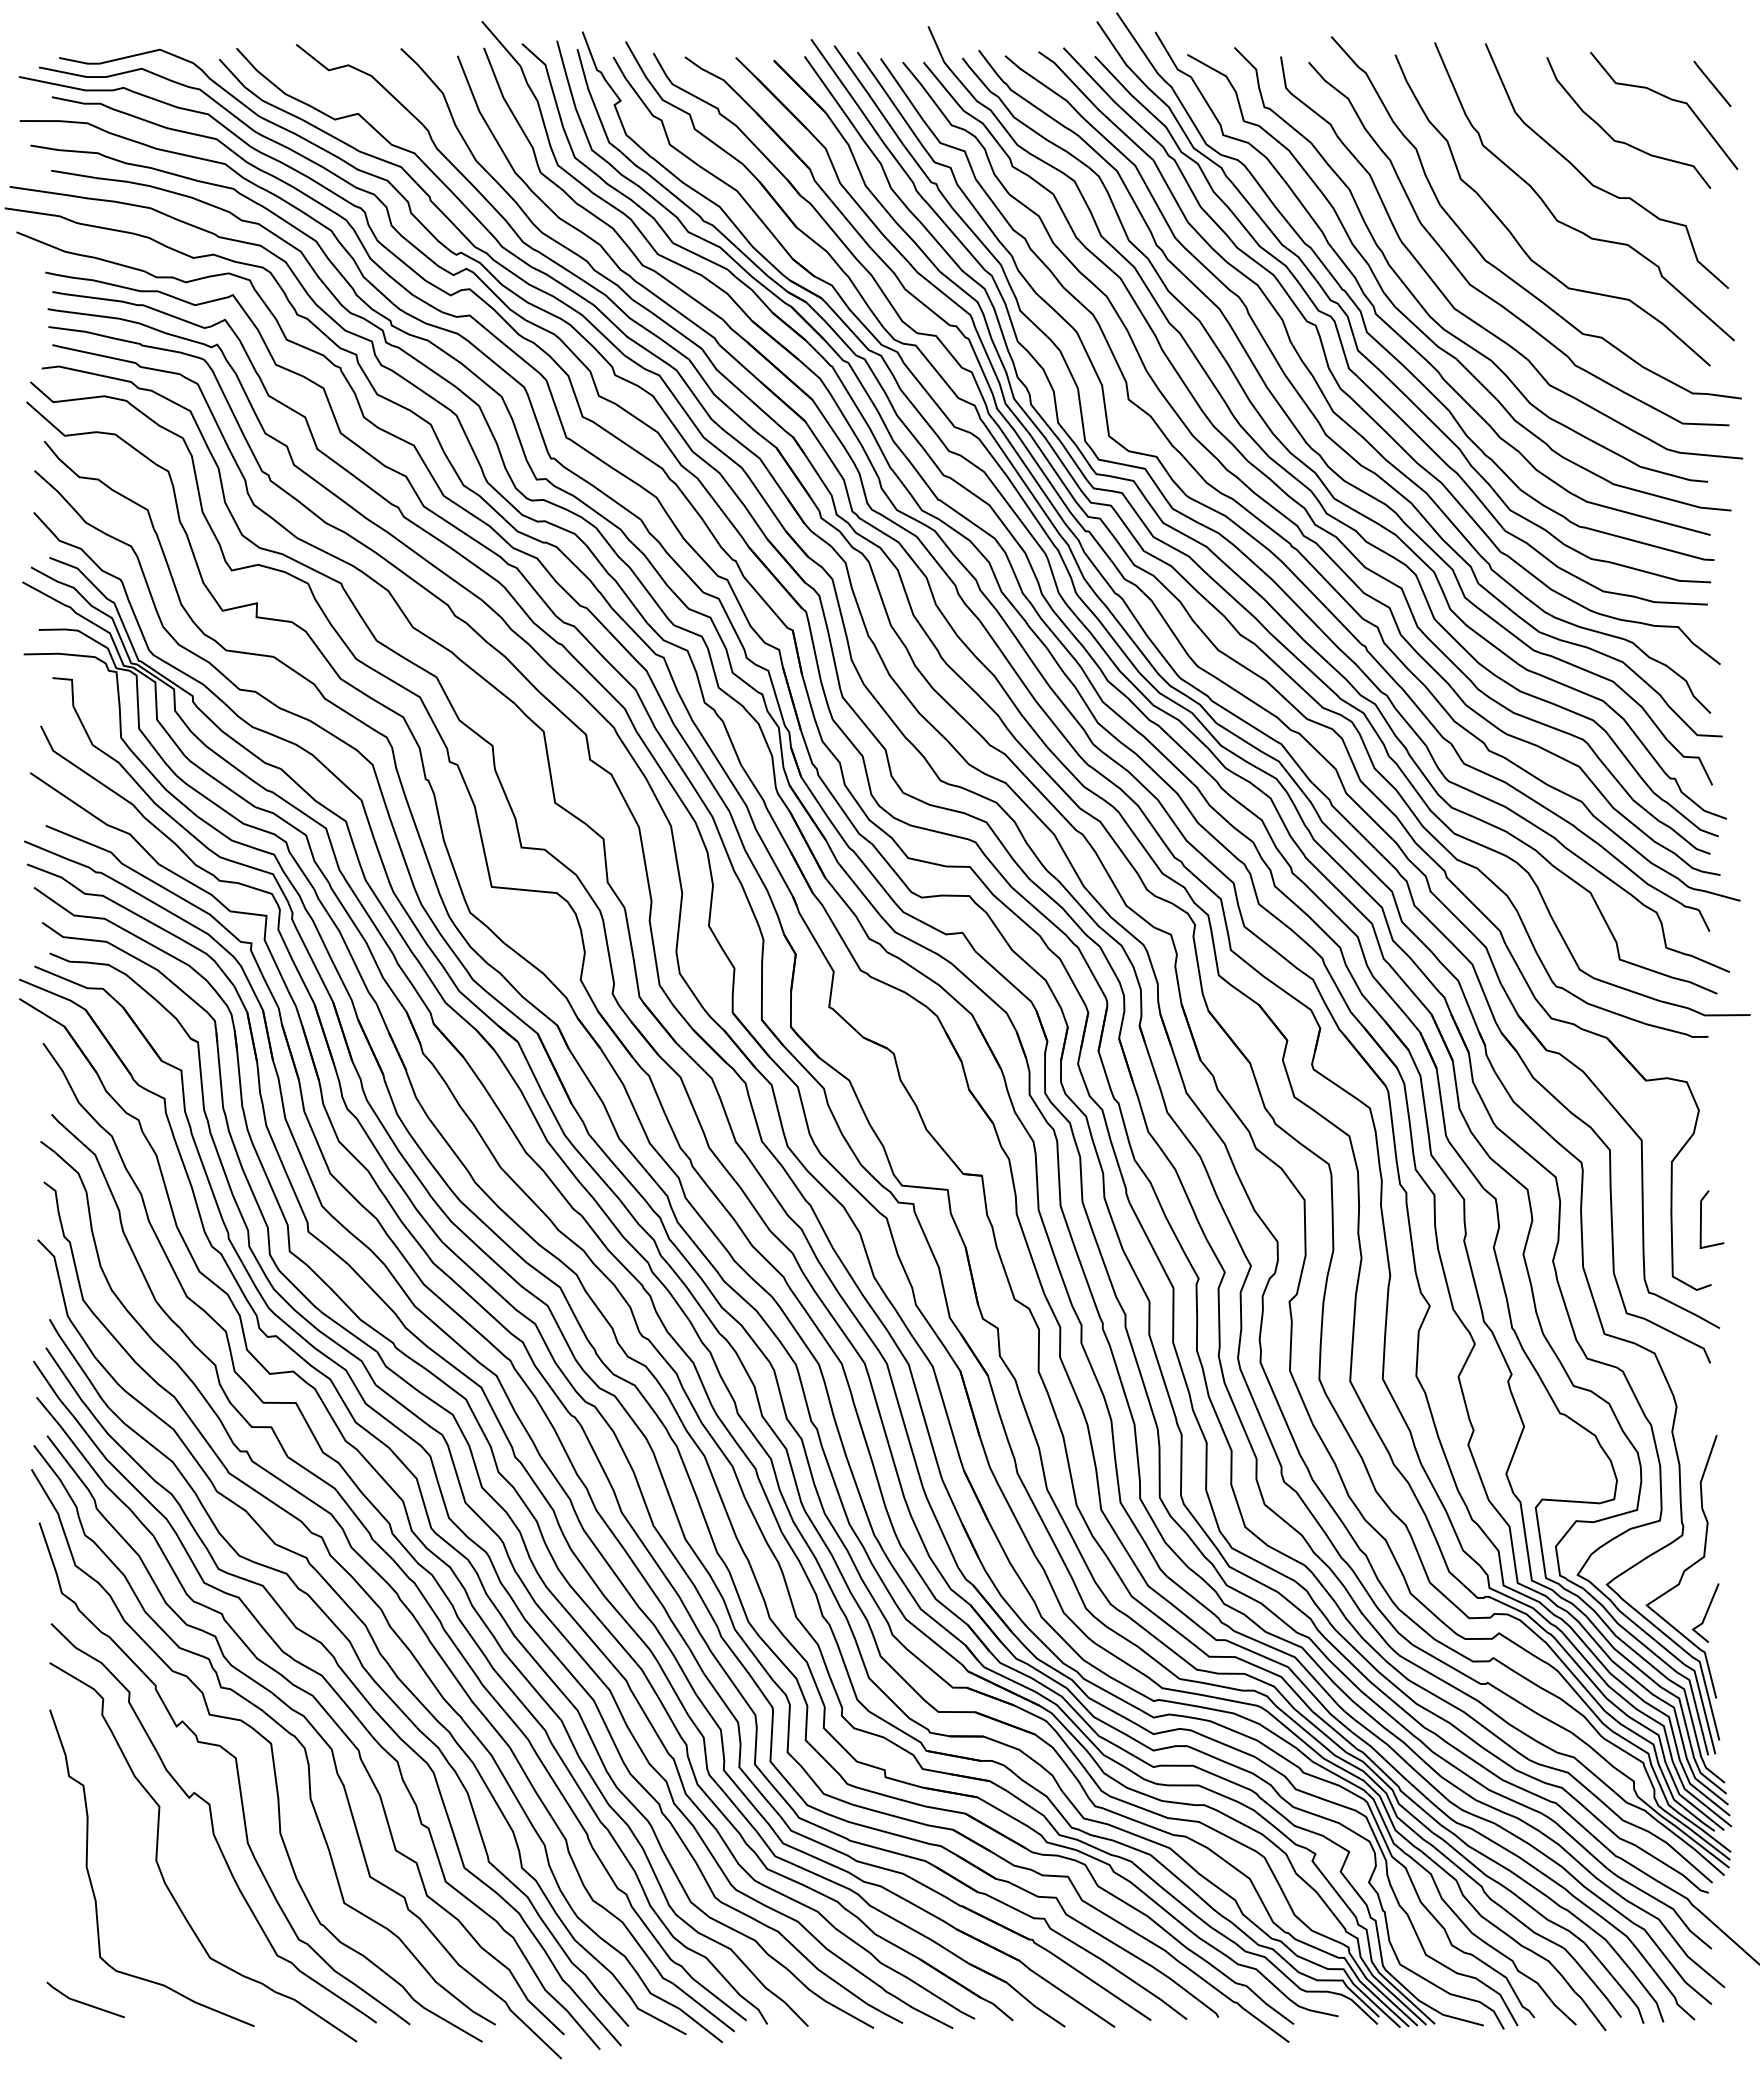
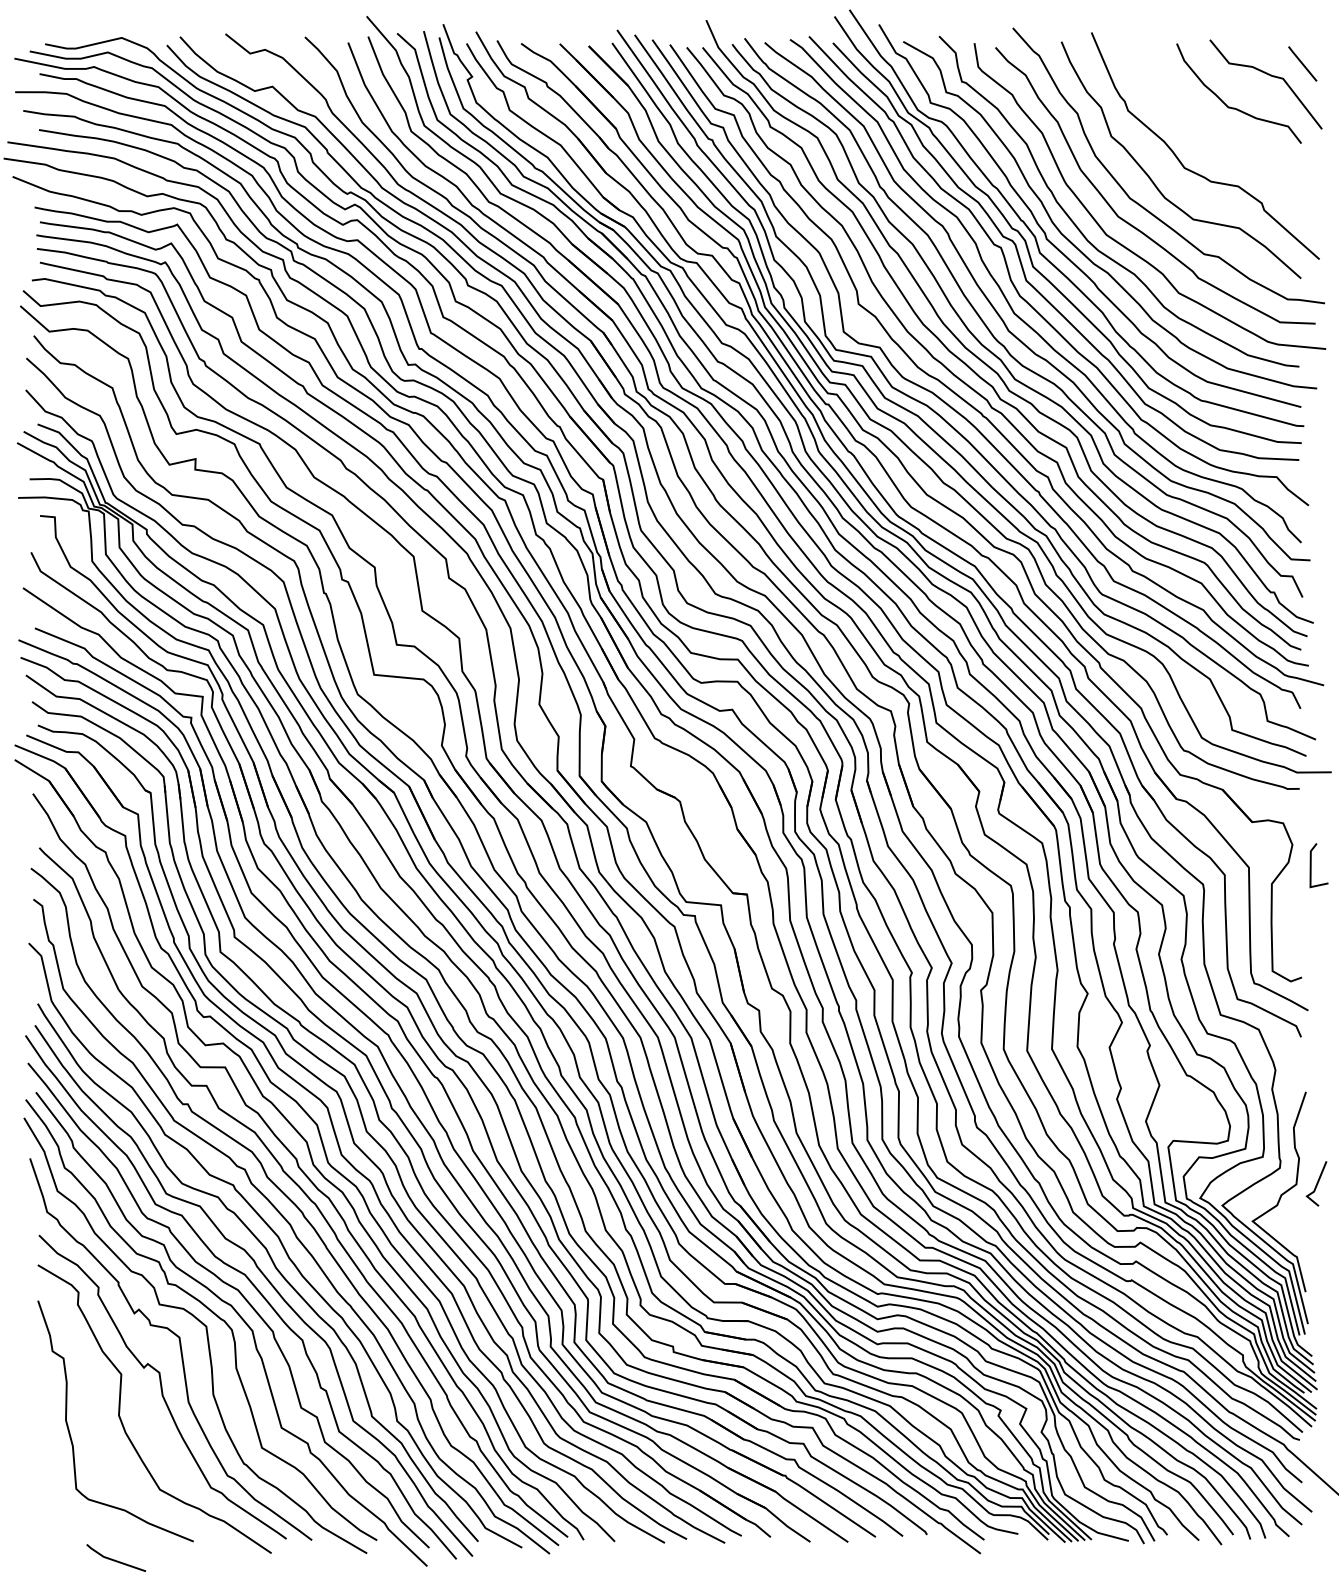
curve: (1590, 181) -> (1209, 138), removed
line: (1701, 1219) -> (1311, 865), moved
line: (1705, 1612) -> (1316, 1183), moved
line: (84, 2002) -> (115, 1559), moved

